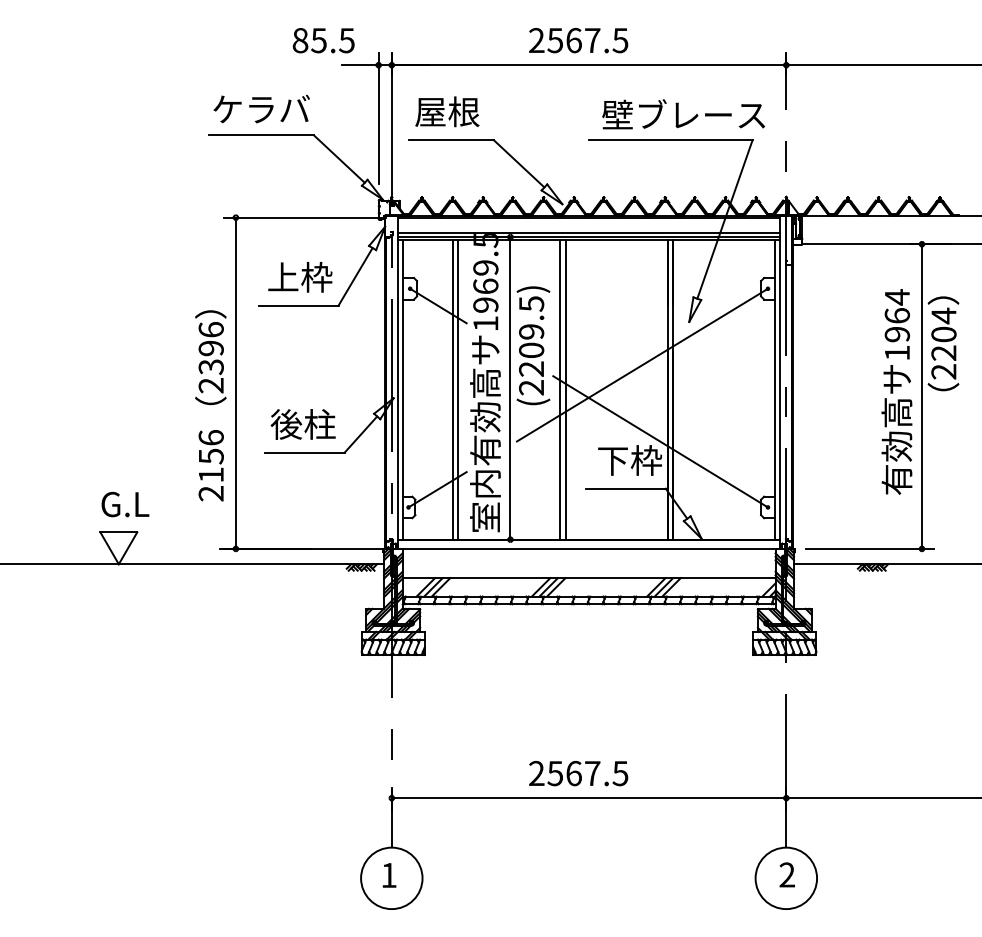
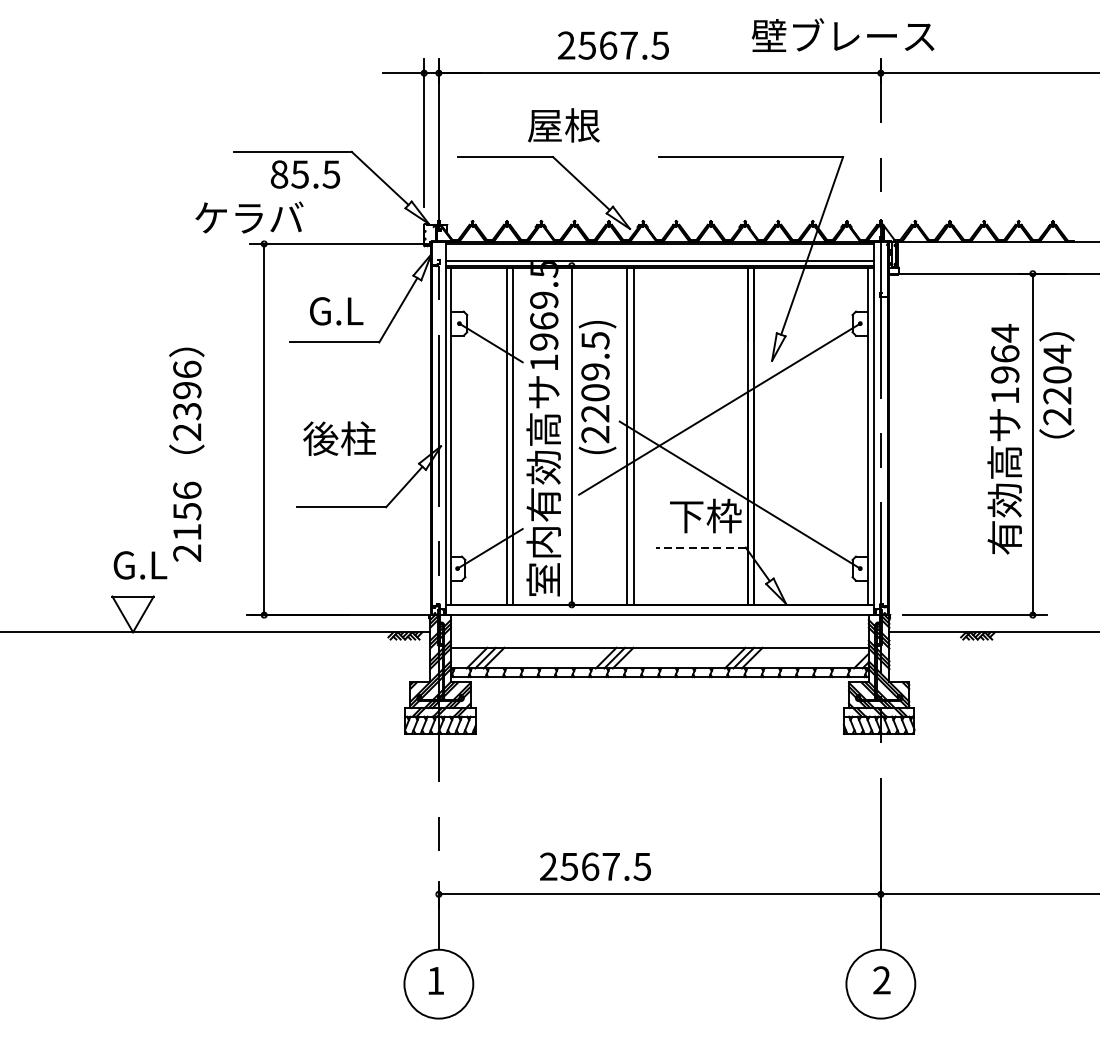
text: (323, 40) -> (305, 174), moved
text: (578, 40) -> (613, 45), moved
text: (261, 108) -> (249, 216), moved
text: (447, 111) -> (564, 125), moved
text: (683, 114) -> (842, 35), moved
text: (300, 276) -> (336, 309), 上枠 -> G.L
text: (210, 405) -> (186, 454), moved
text: (302, 424) -> (338, 438), moved
line: (625, 488) -> (700, 547), solid -> dashed
text: (578, 773) -> (595, 866), moved

